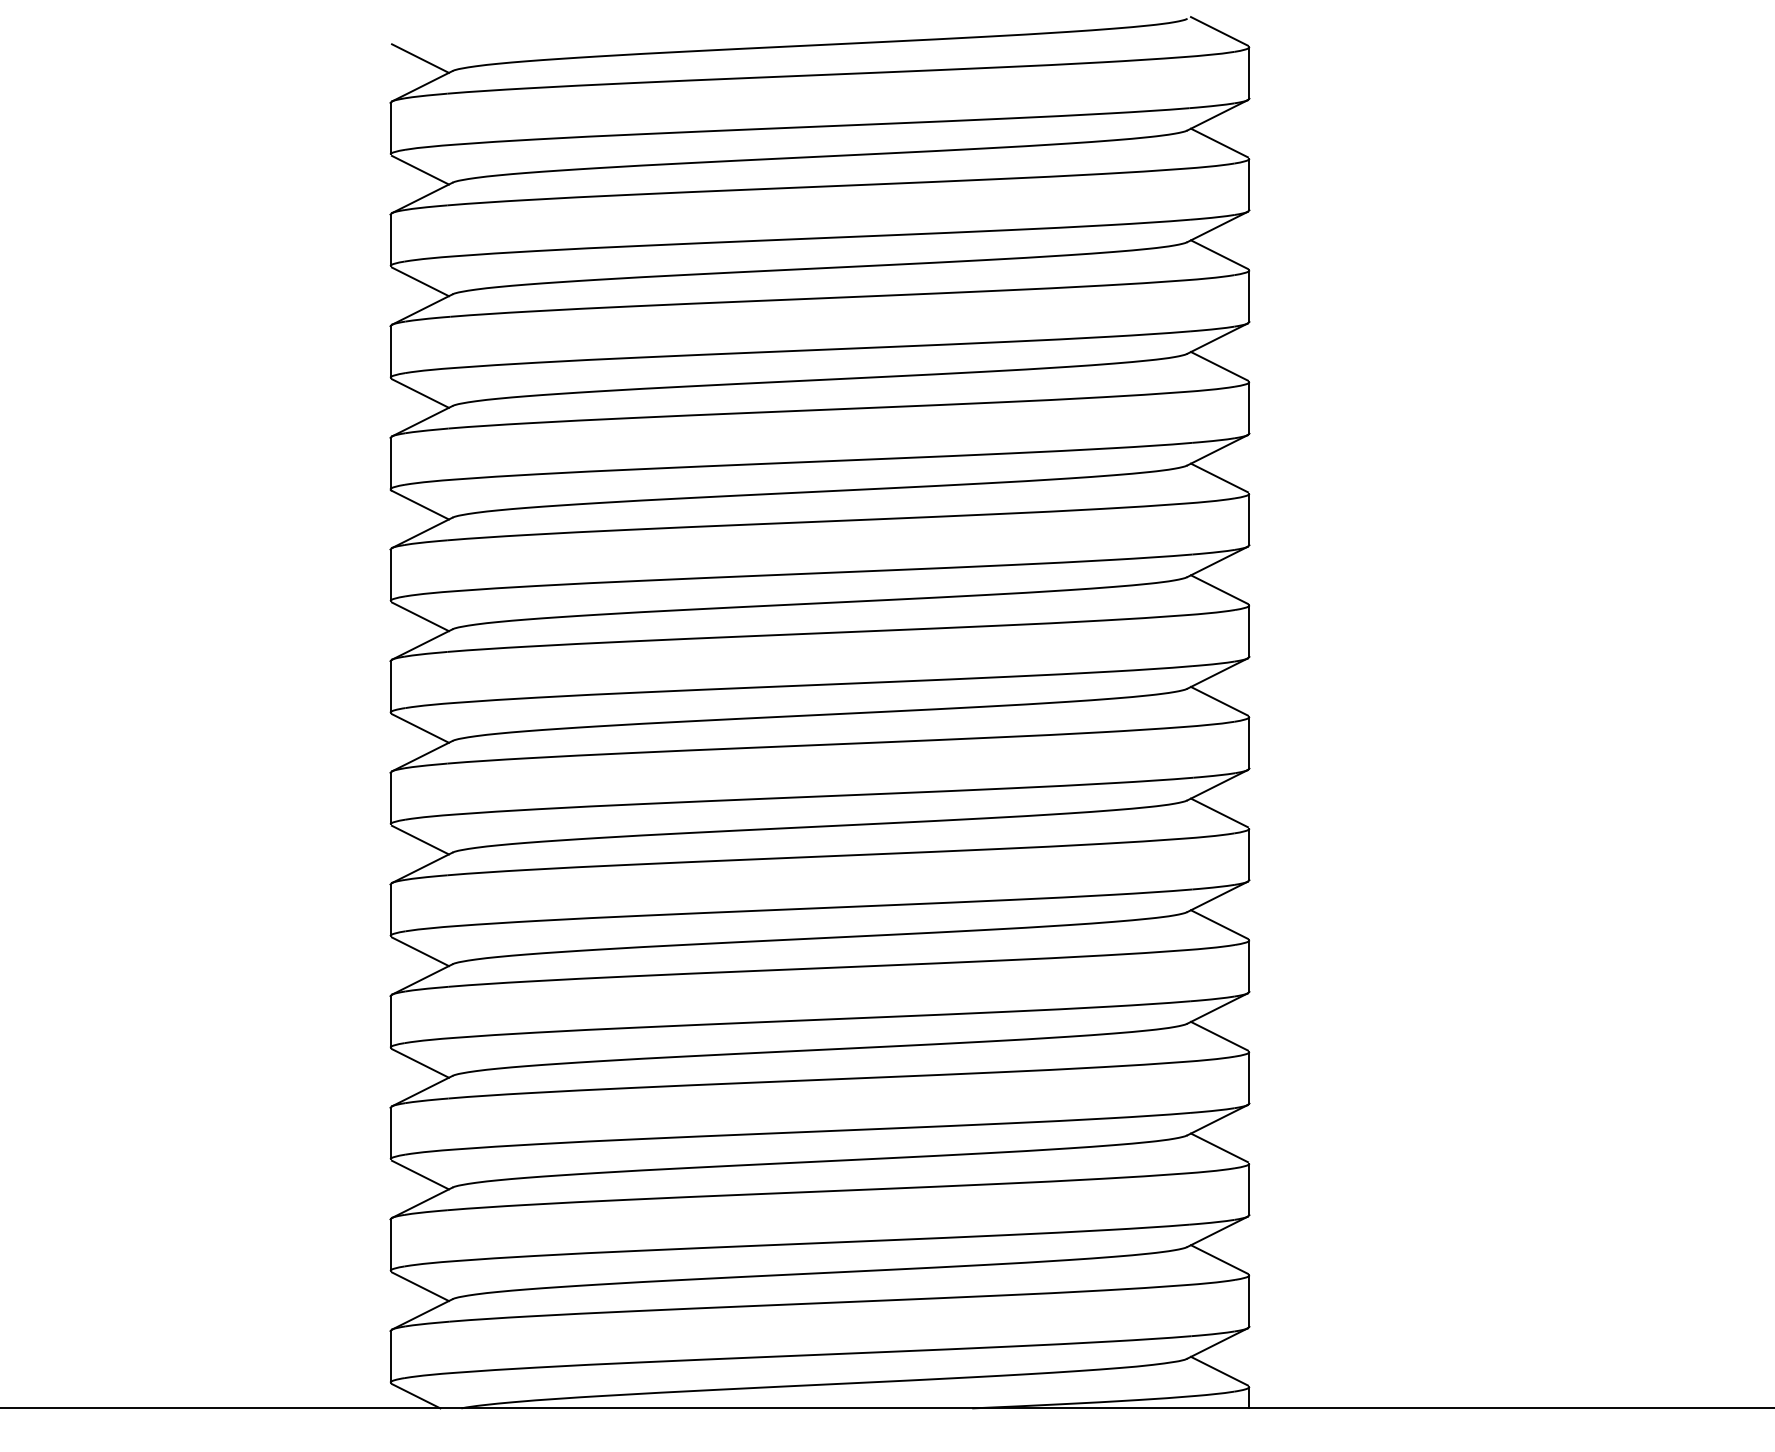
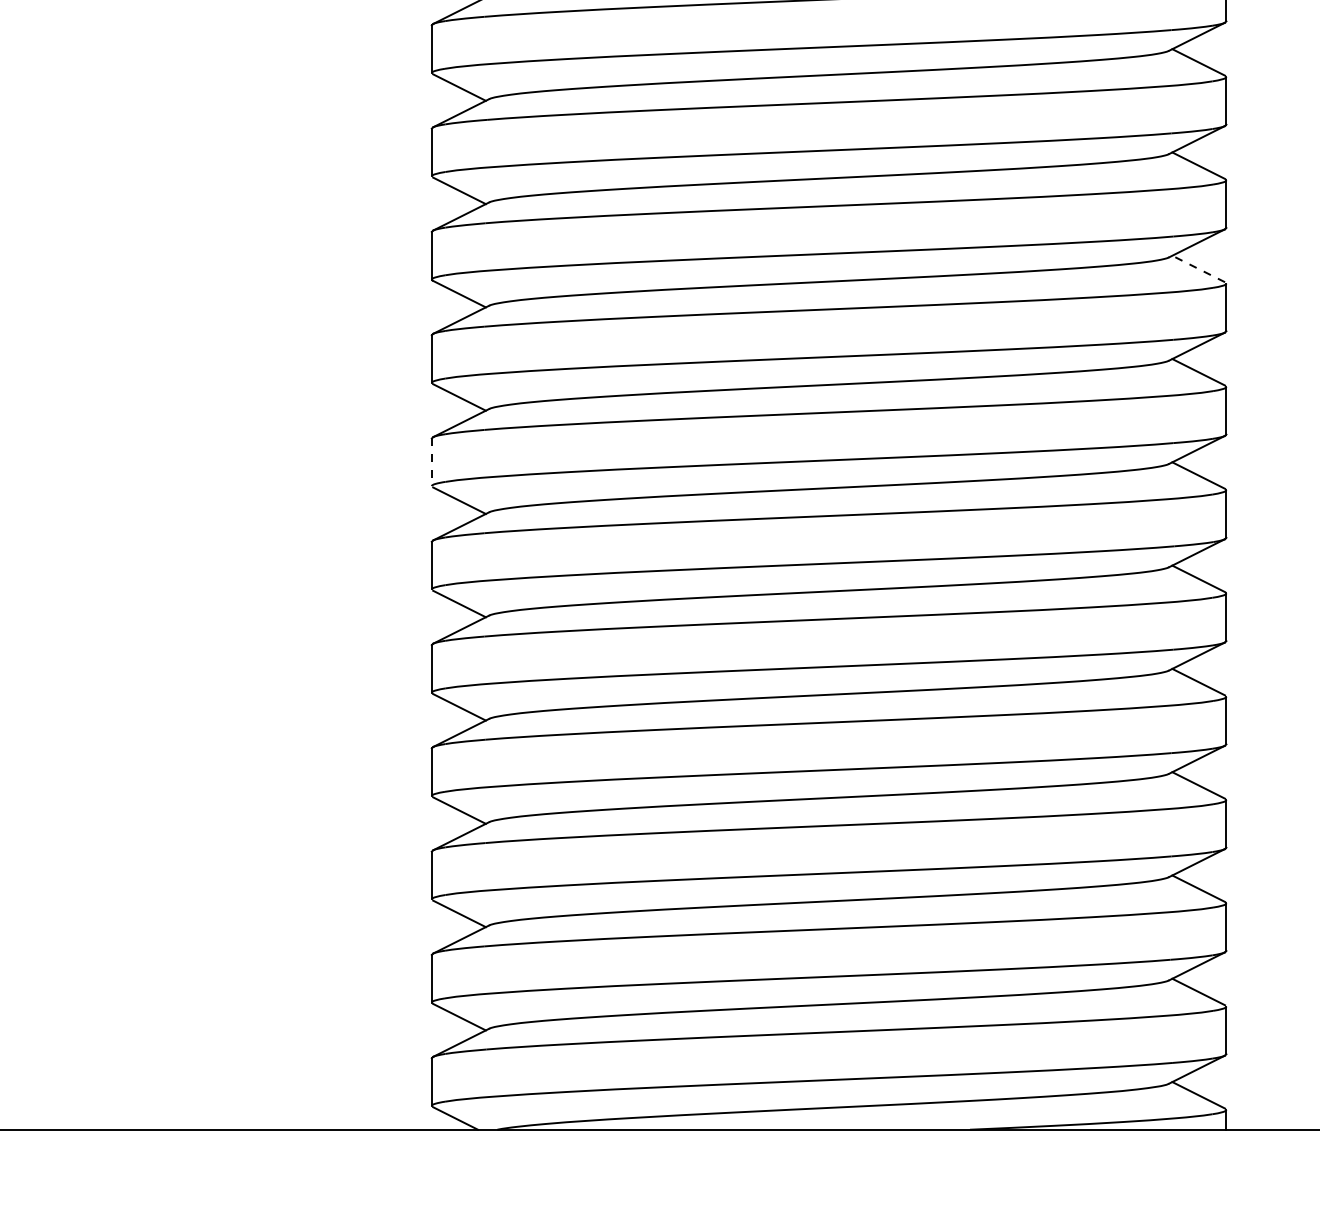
line: (1219, 477) -> (1198, 268), solid -> dashed
line: (390, 686) -> (431, 461), solid -> dashed

